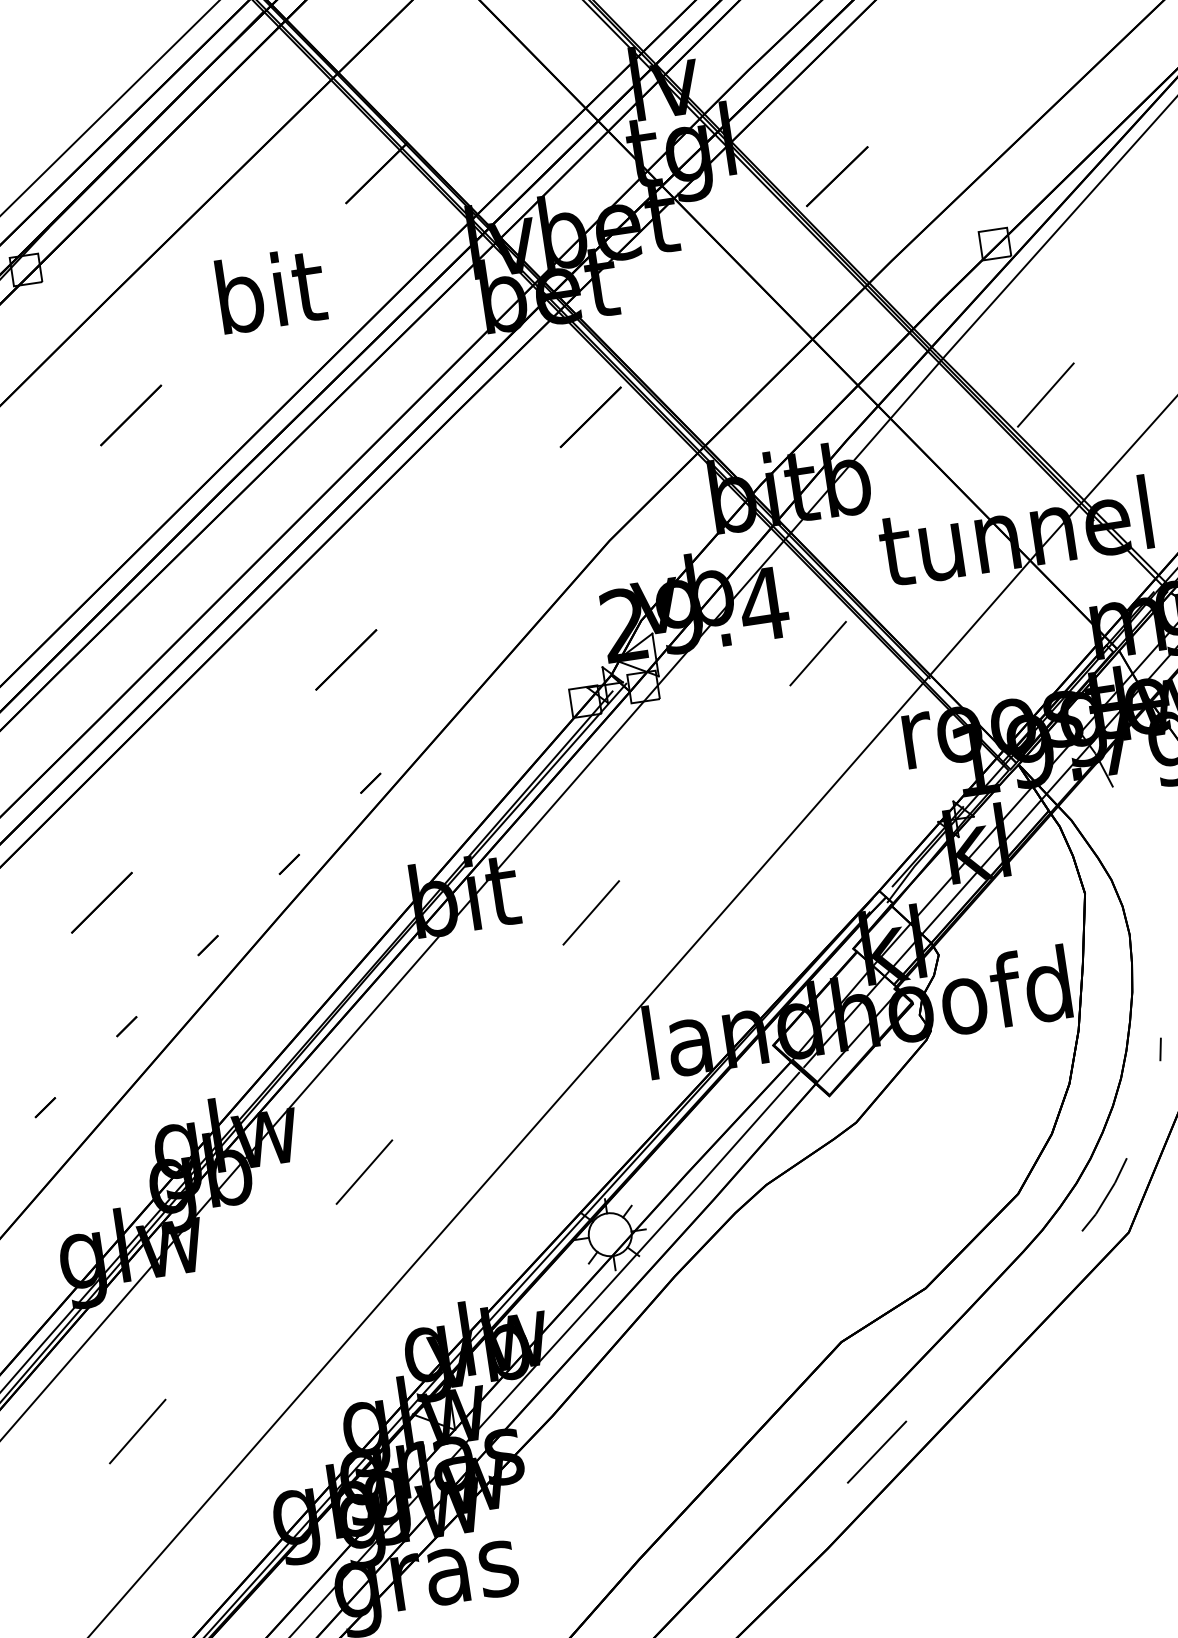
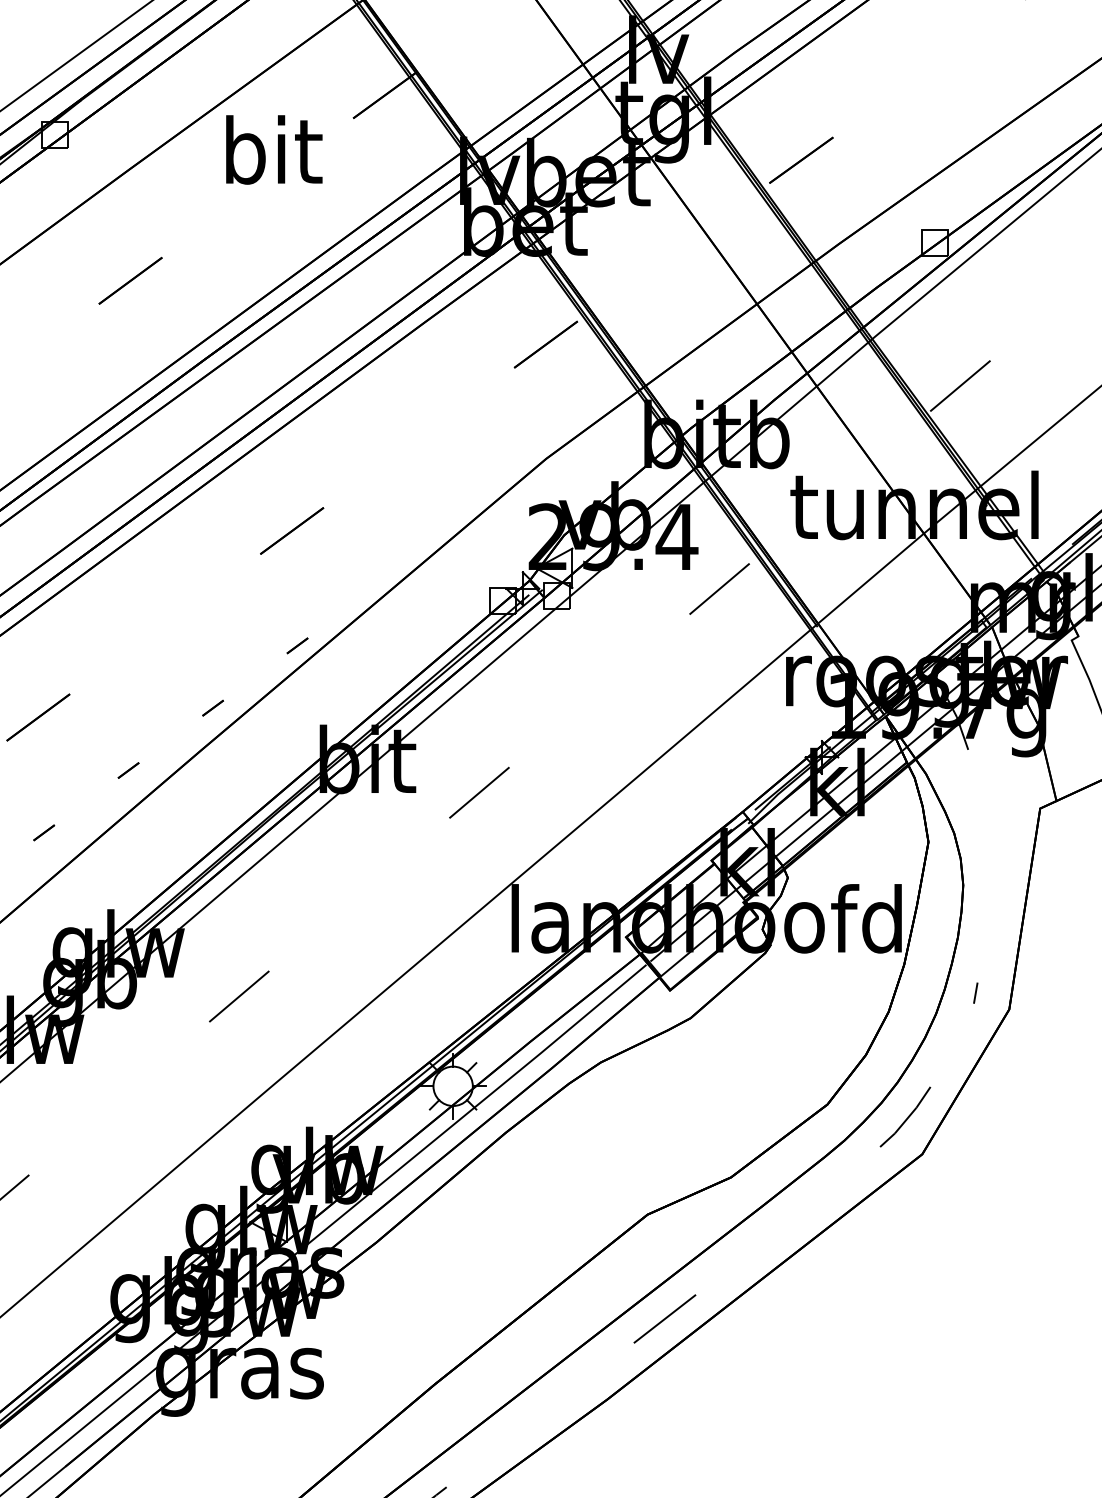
text: (271, 290) -> (274, 149), moved

